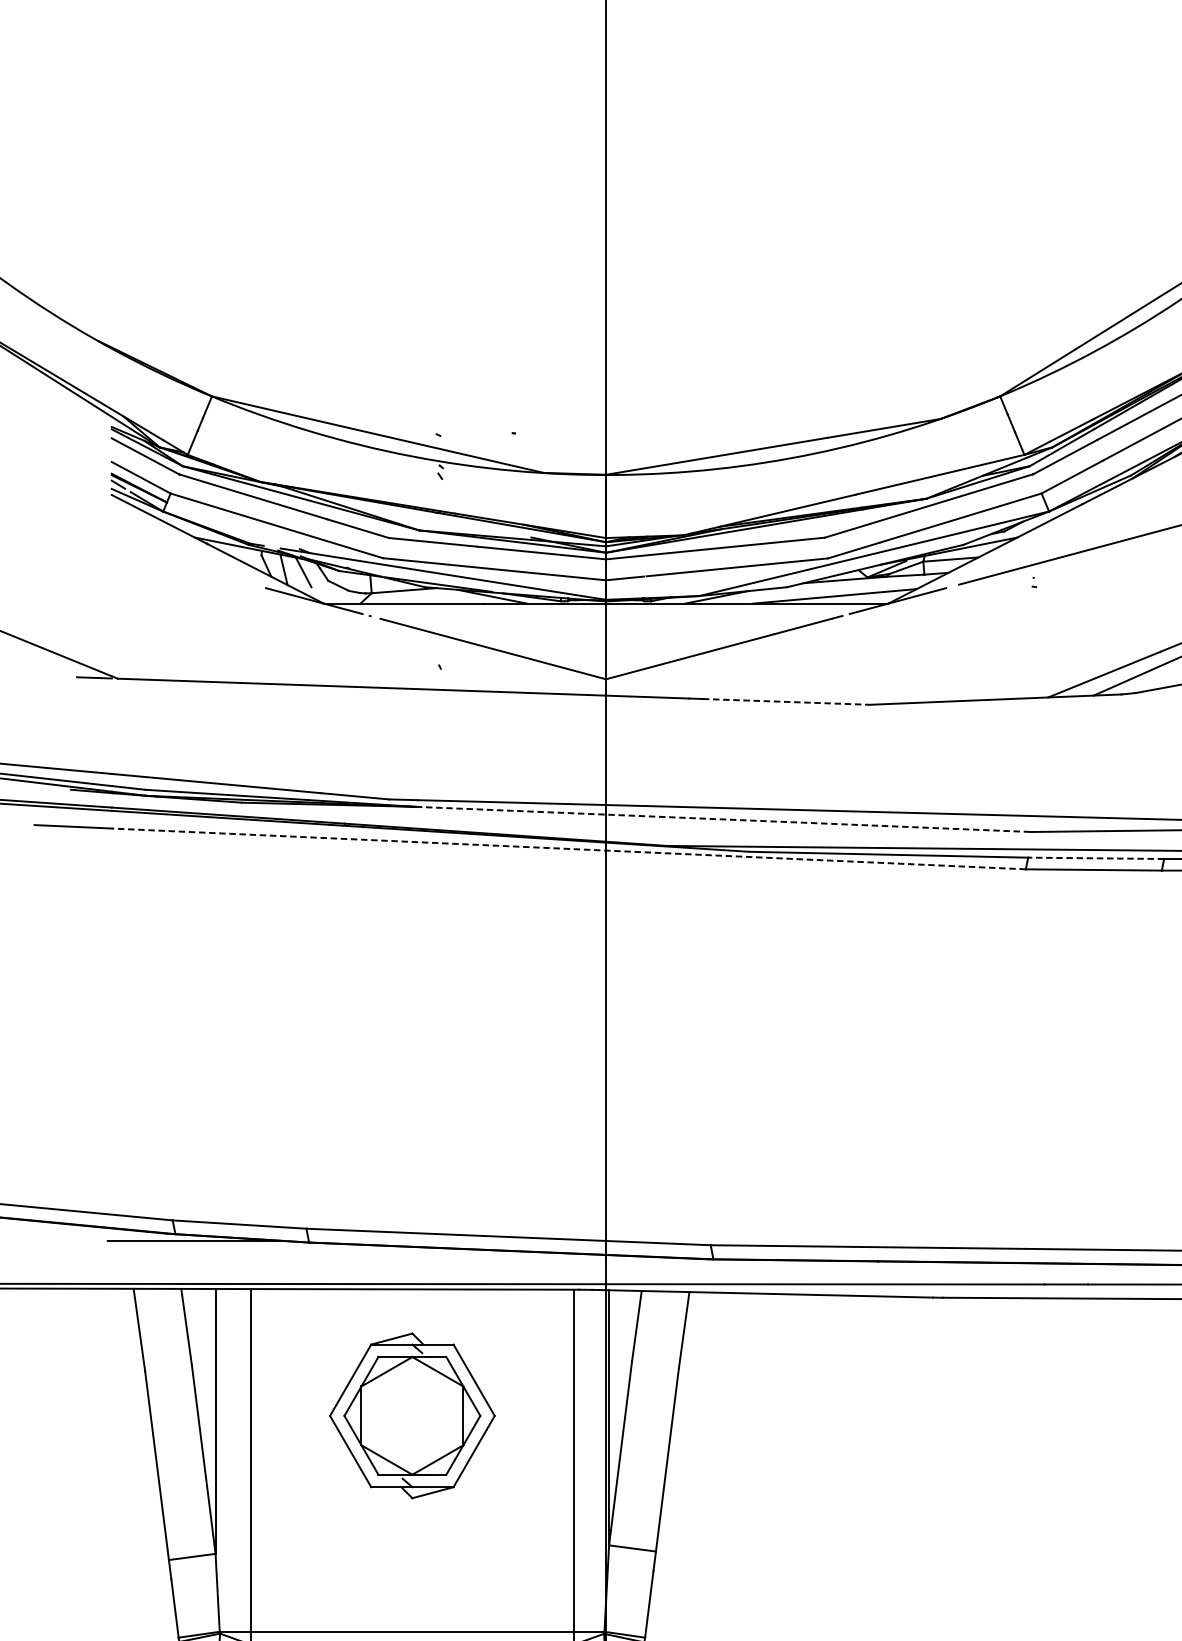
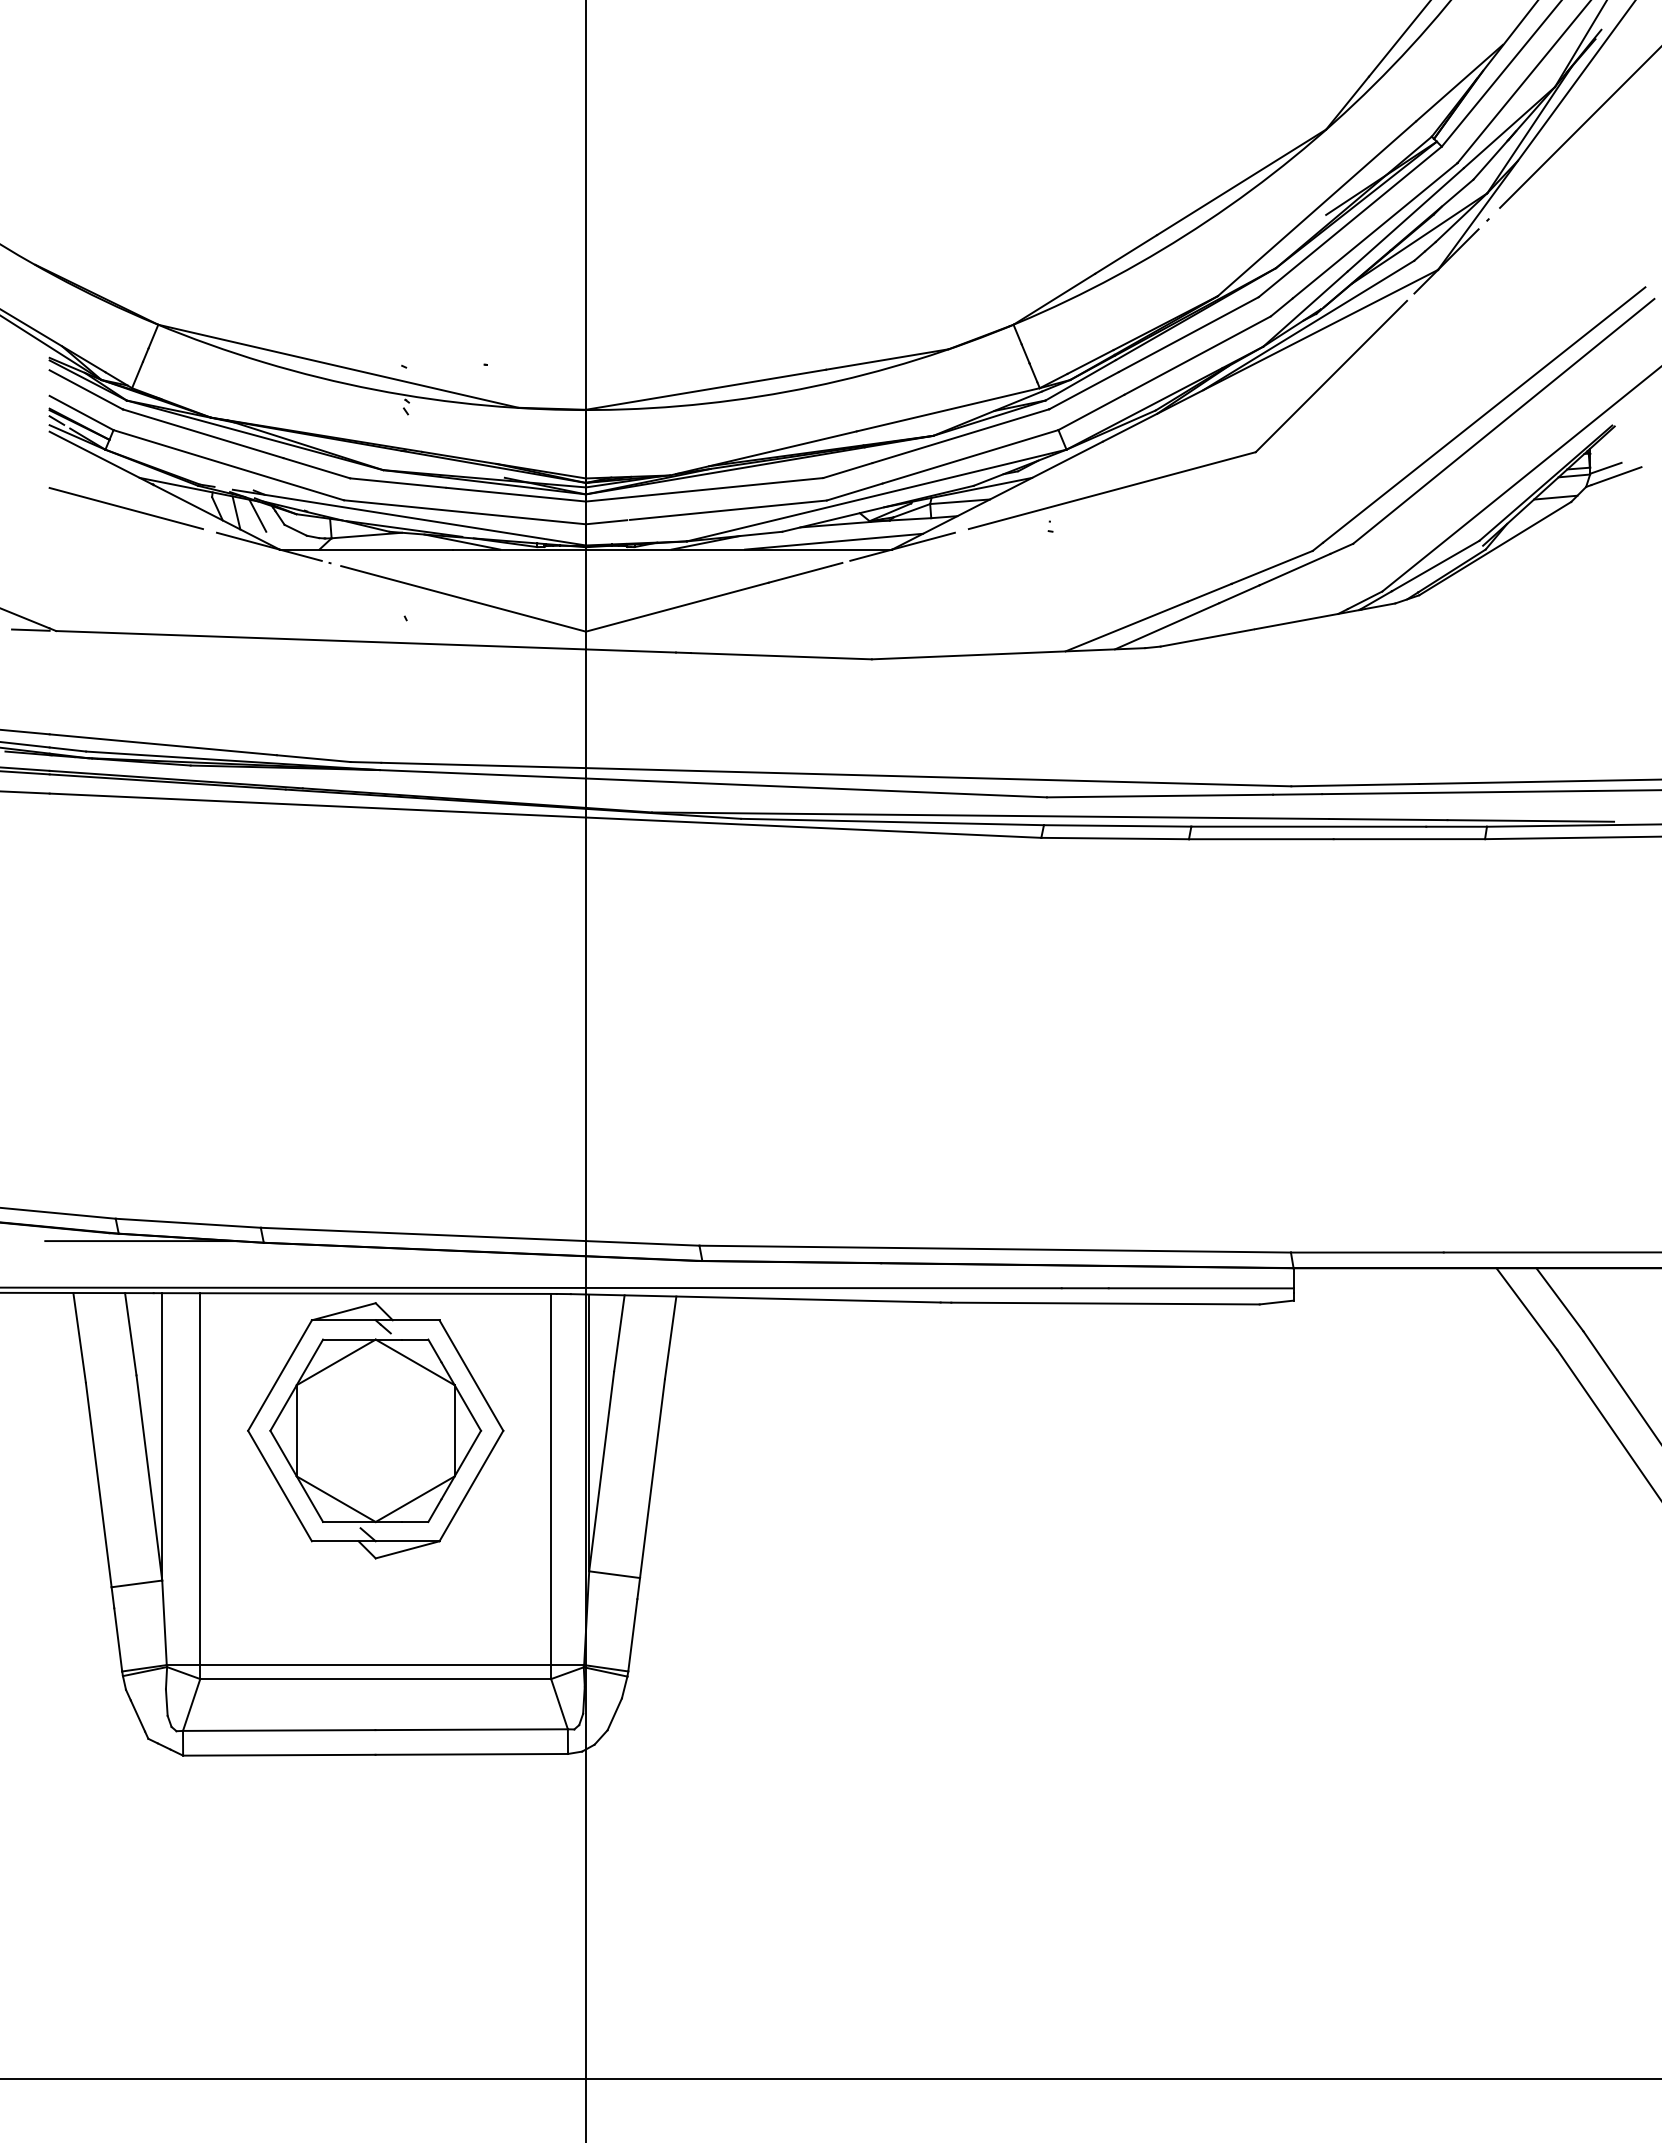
line: (181, 565) -> (125, 508), added
line: (786, 702) -> (781, 656), dashed -> solid
line: (723, 819) -> (713, 783), dashed -> solid
line: (568, 848) -> (545, 815), dashed -> solid
line: (1096, 857) -> (1117, 825), dashed -> solid
part: (412, 1415) -> (375, 1430), size x1.43

